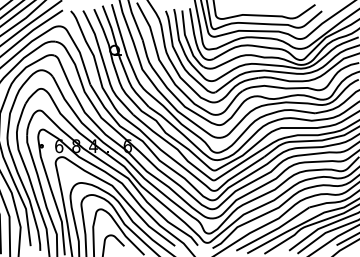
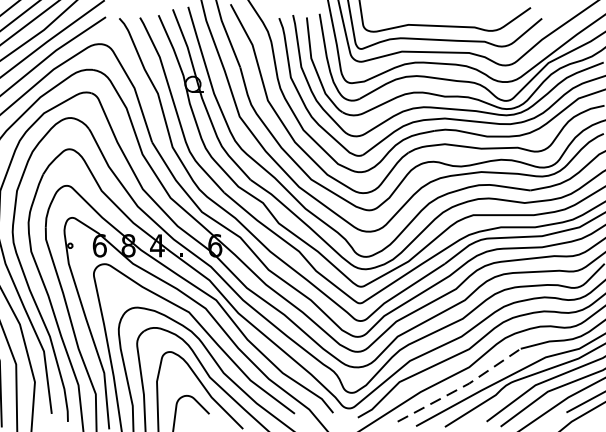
line: (274, 230) -> (461, 387), solid -> dashed

